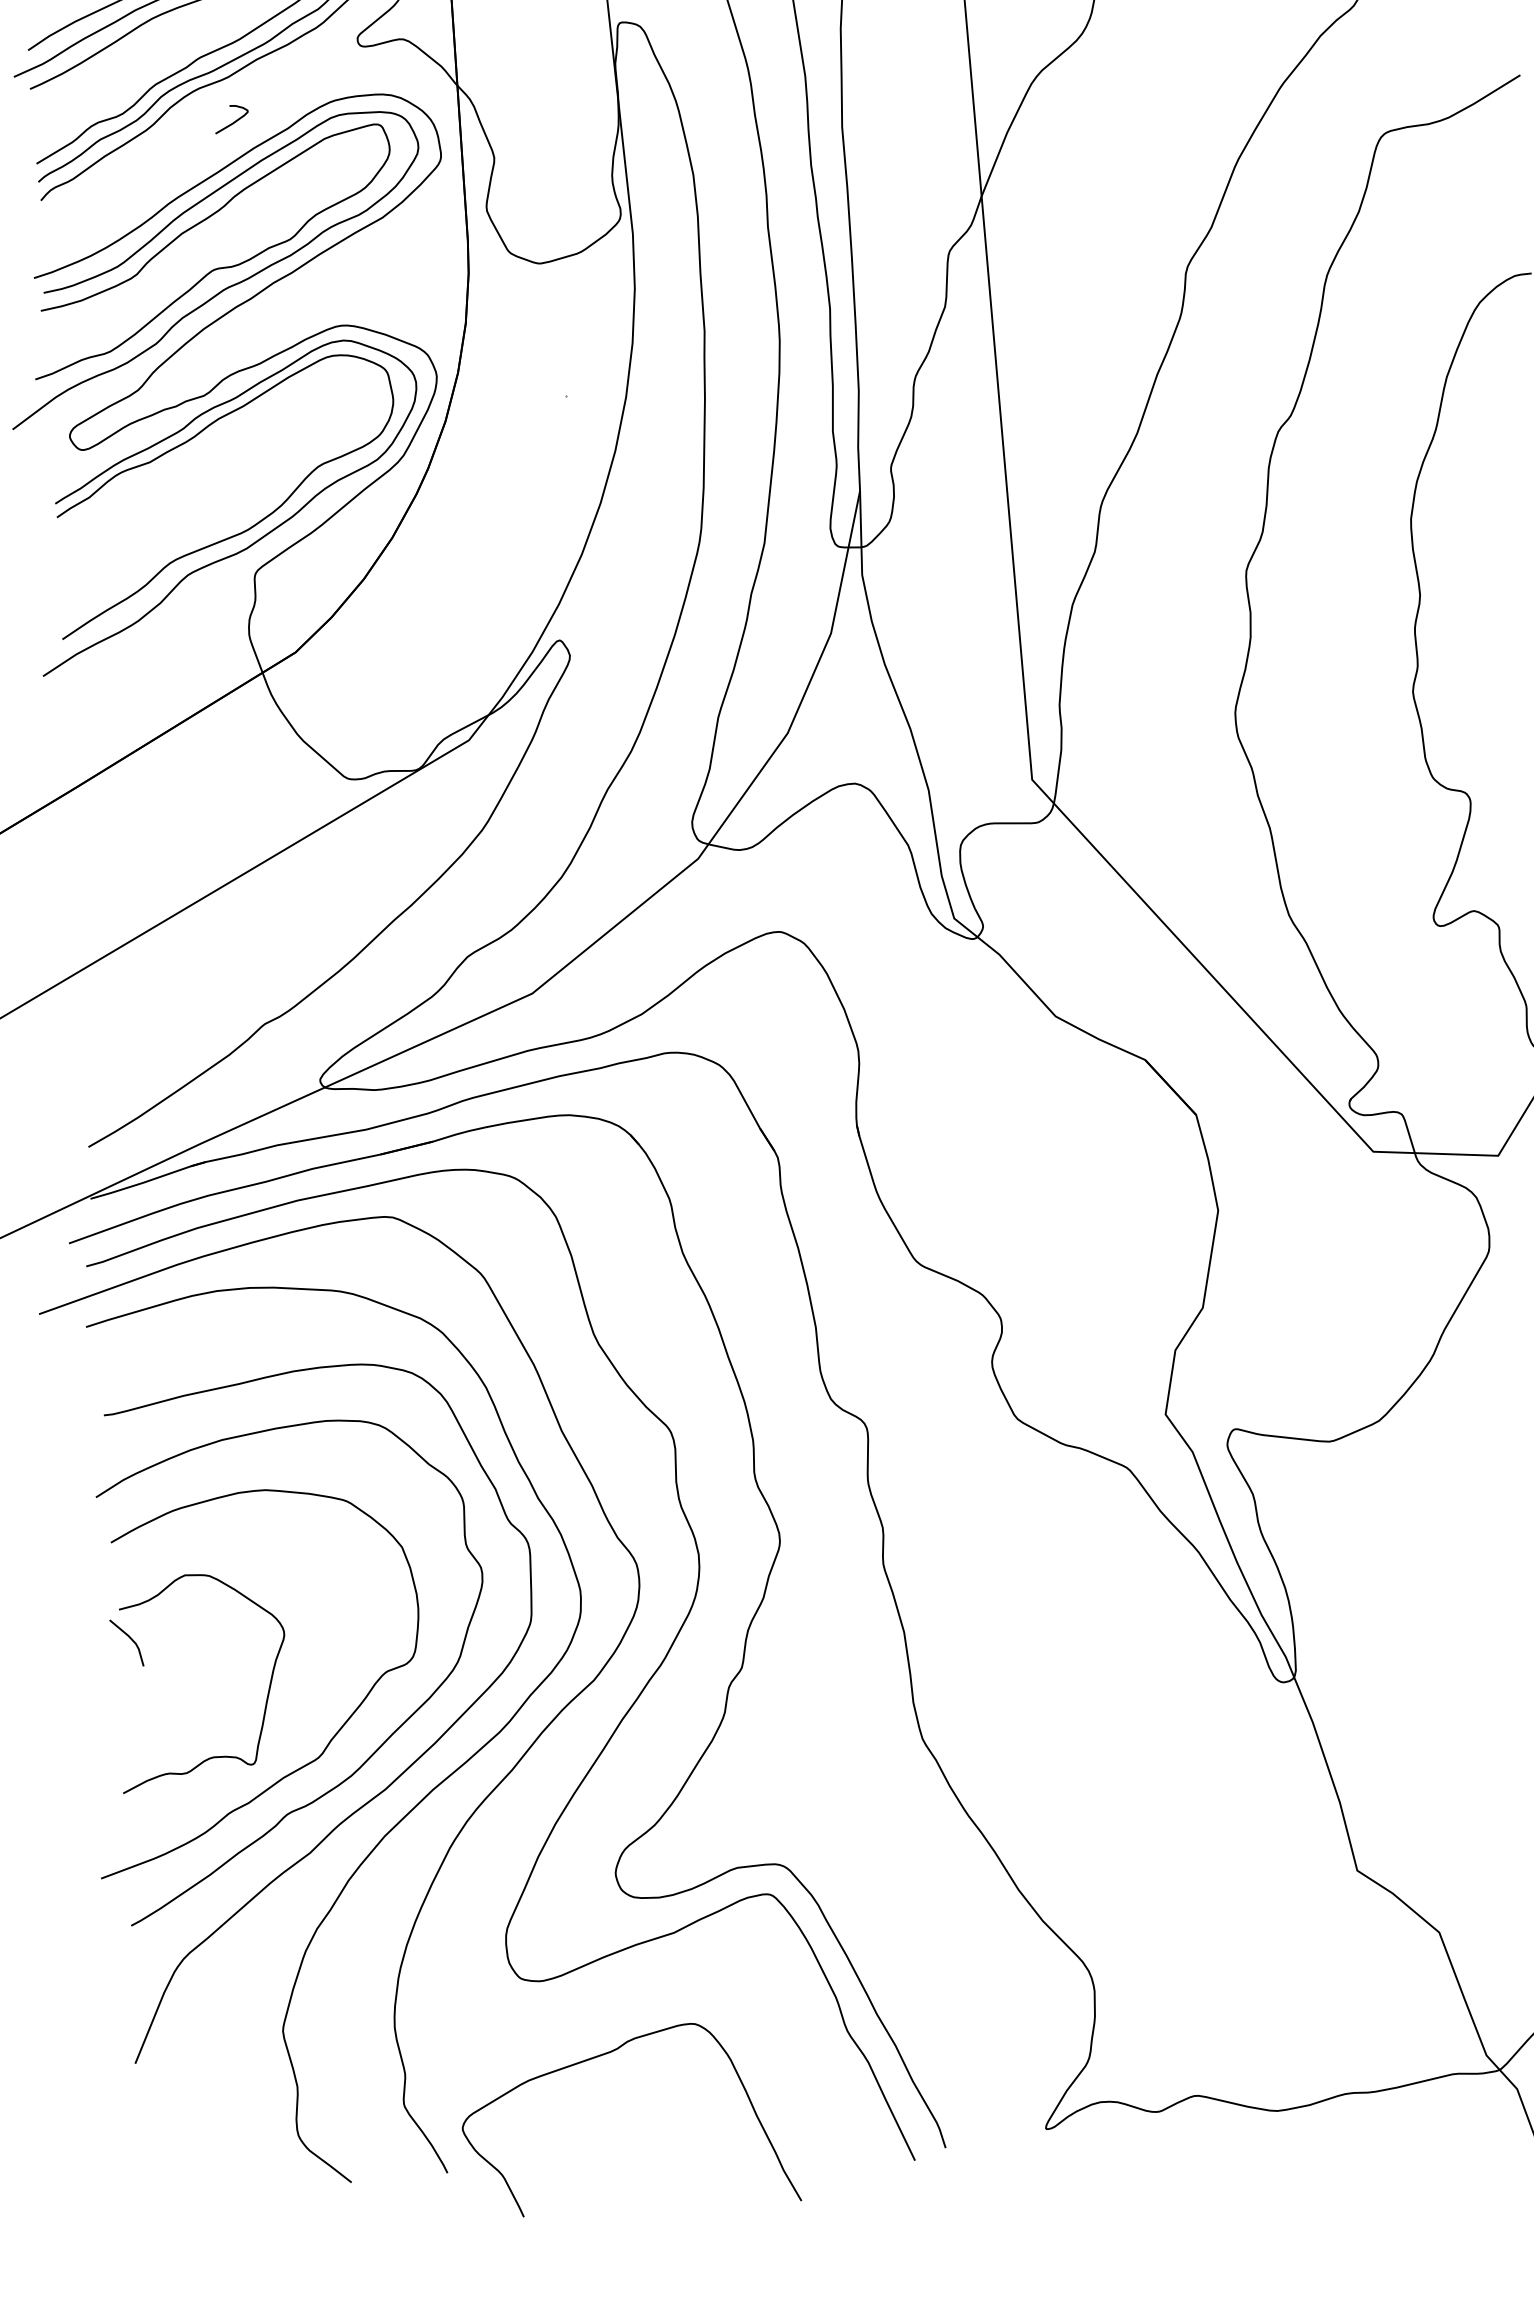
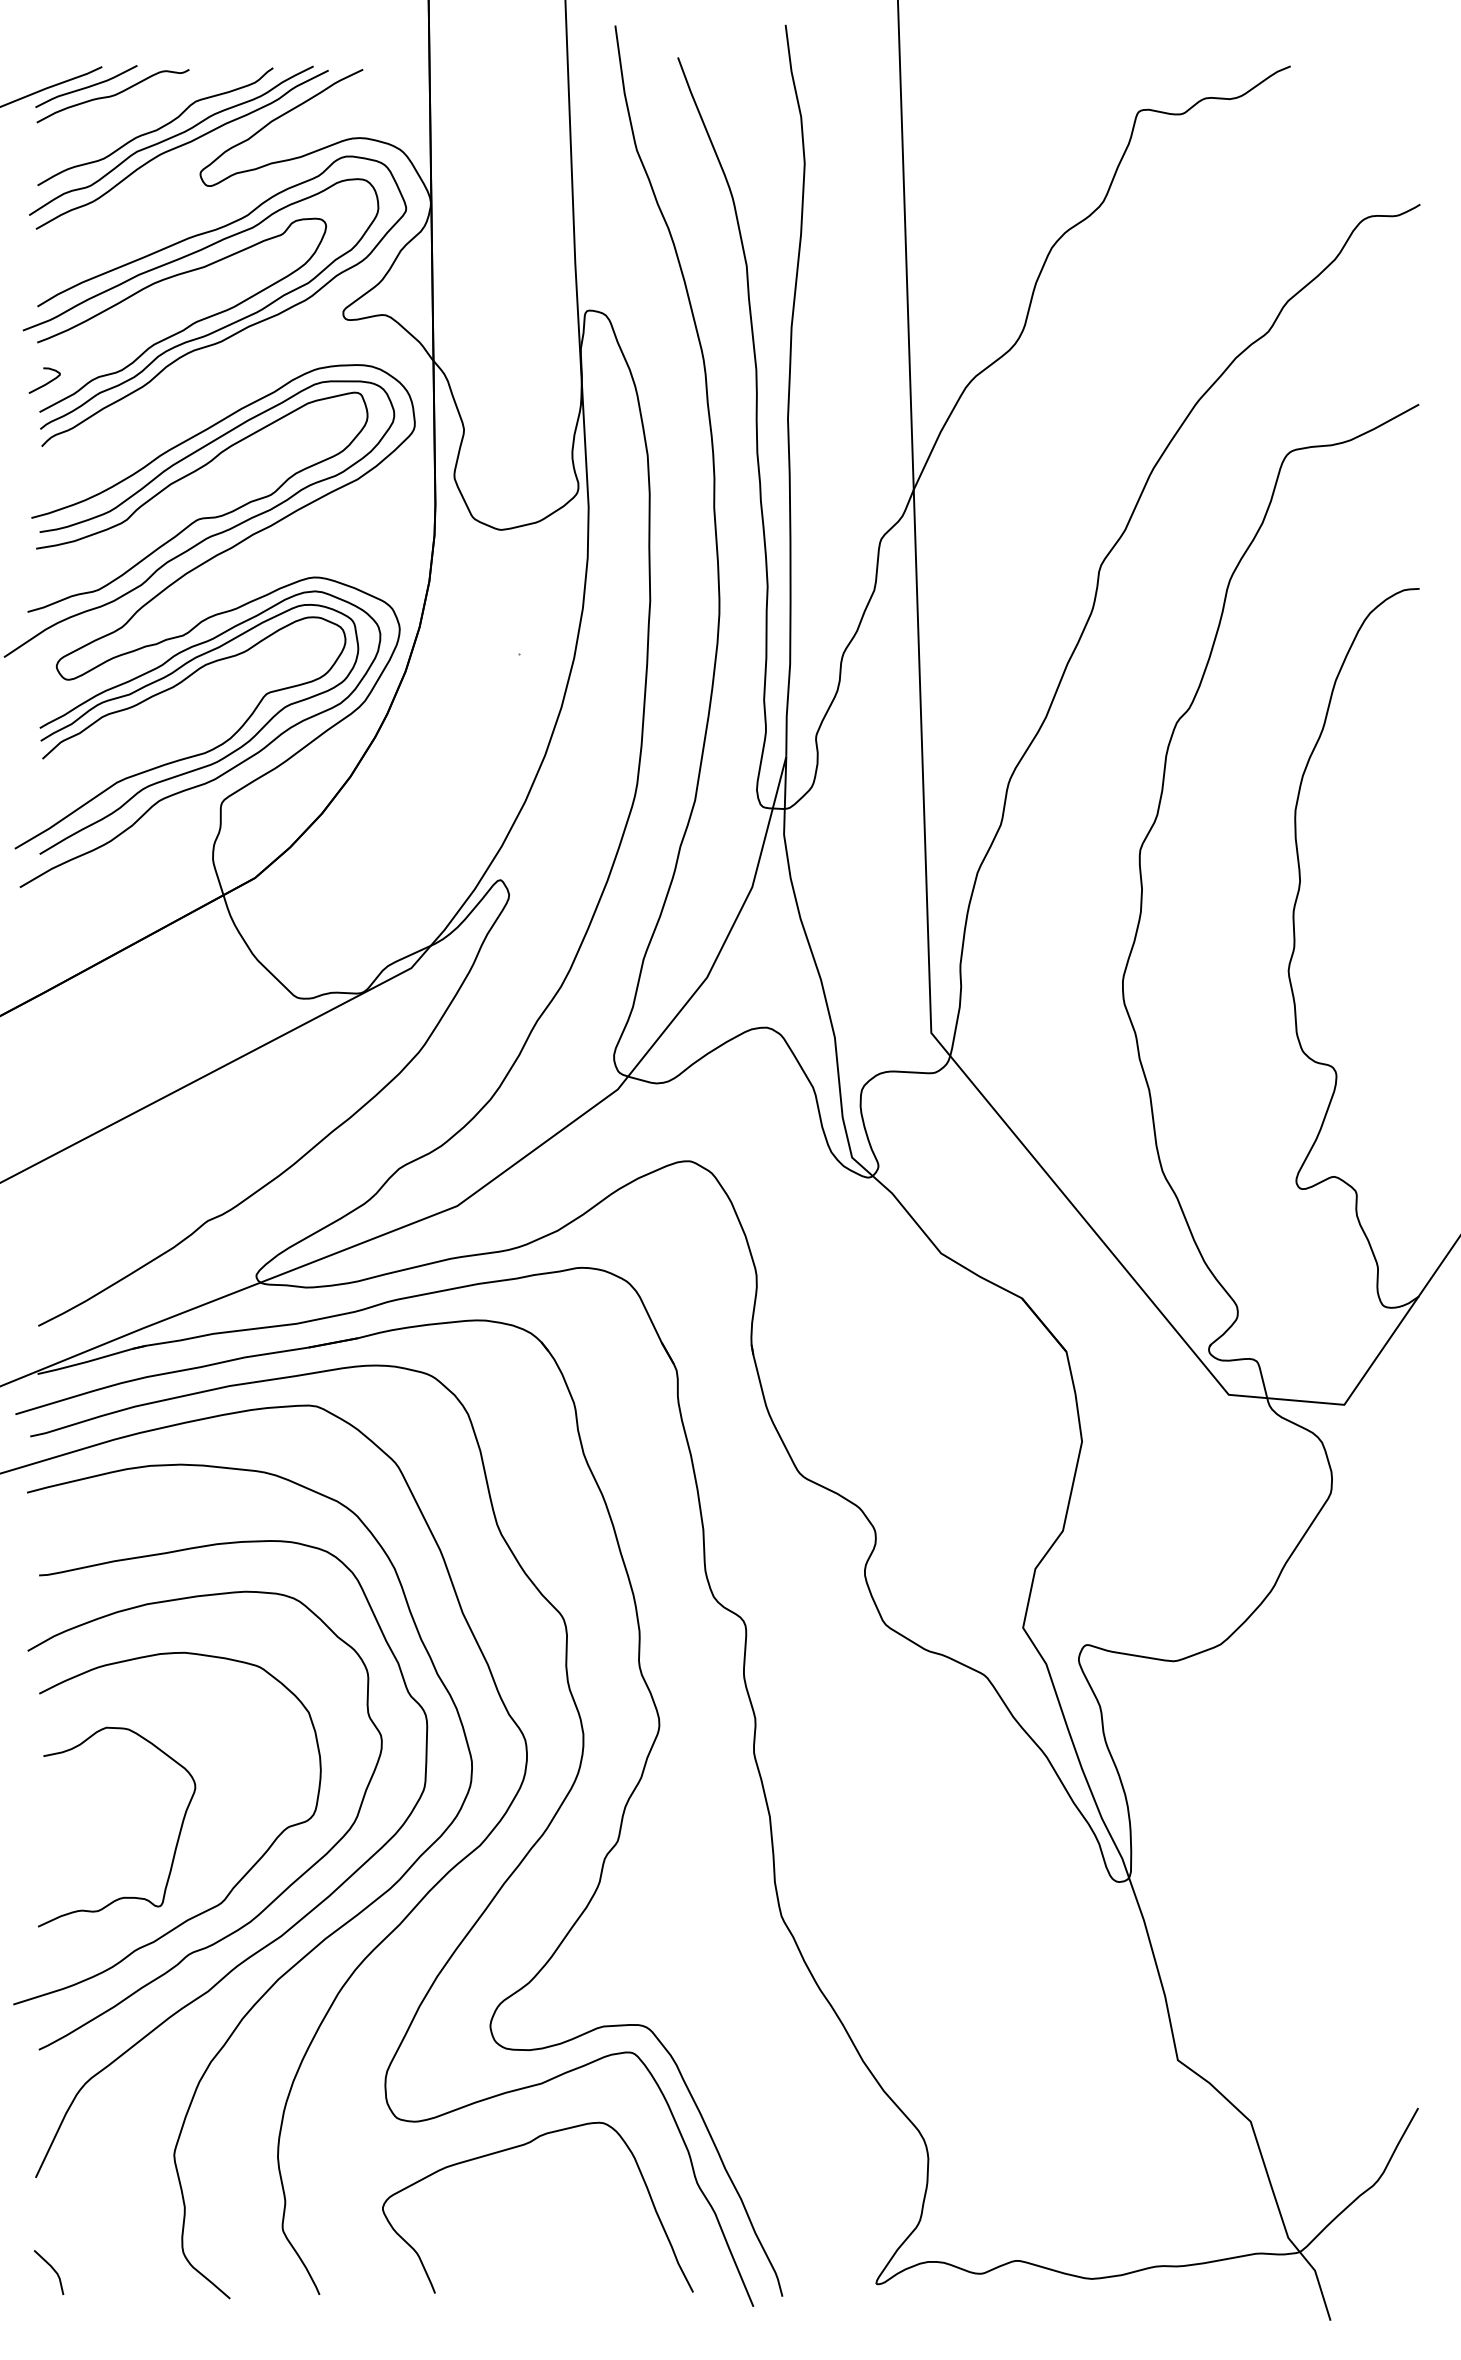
curve: (232, 122) -> (45, 383), moved
curve: (216, 525) -> (188, 756), added
line: (129, 1638) -> (51, 2268), moved
curve: (609, 2053) -> (522, 2146), moved

